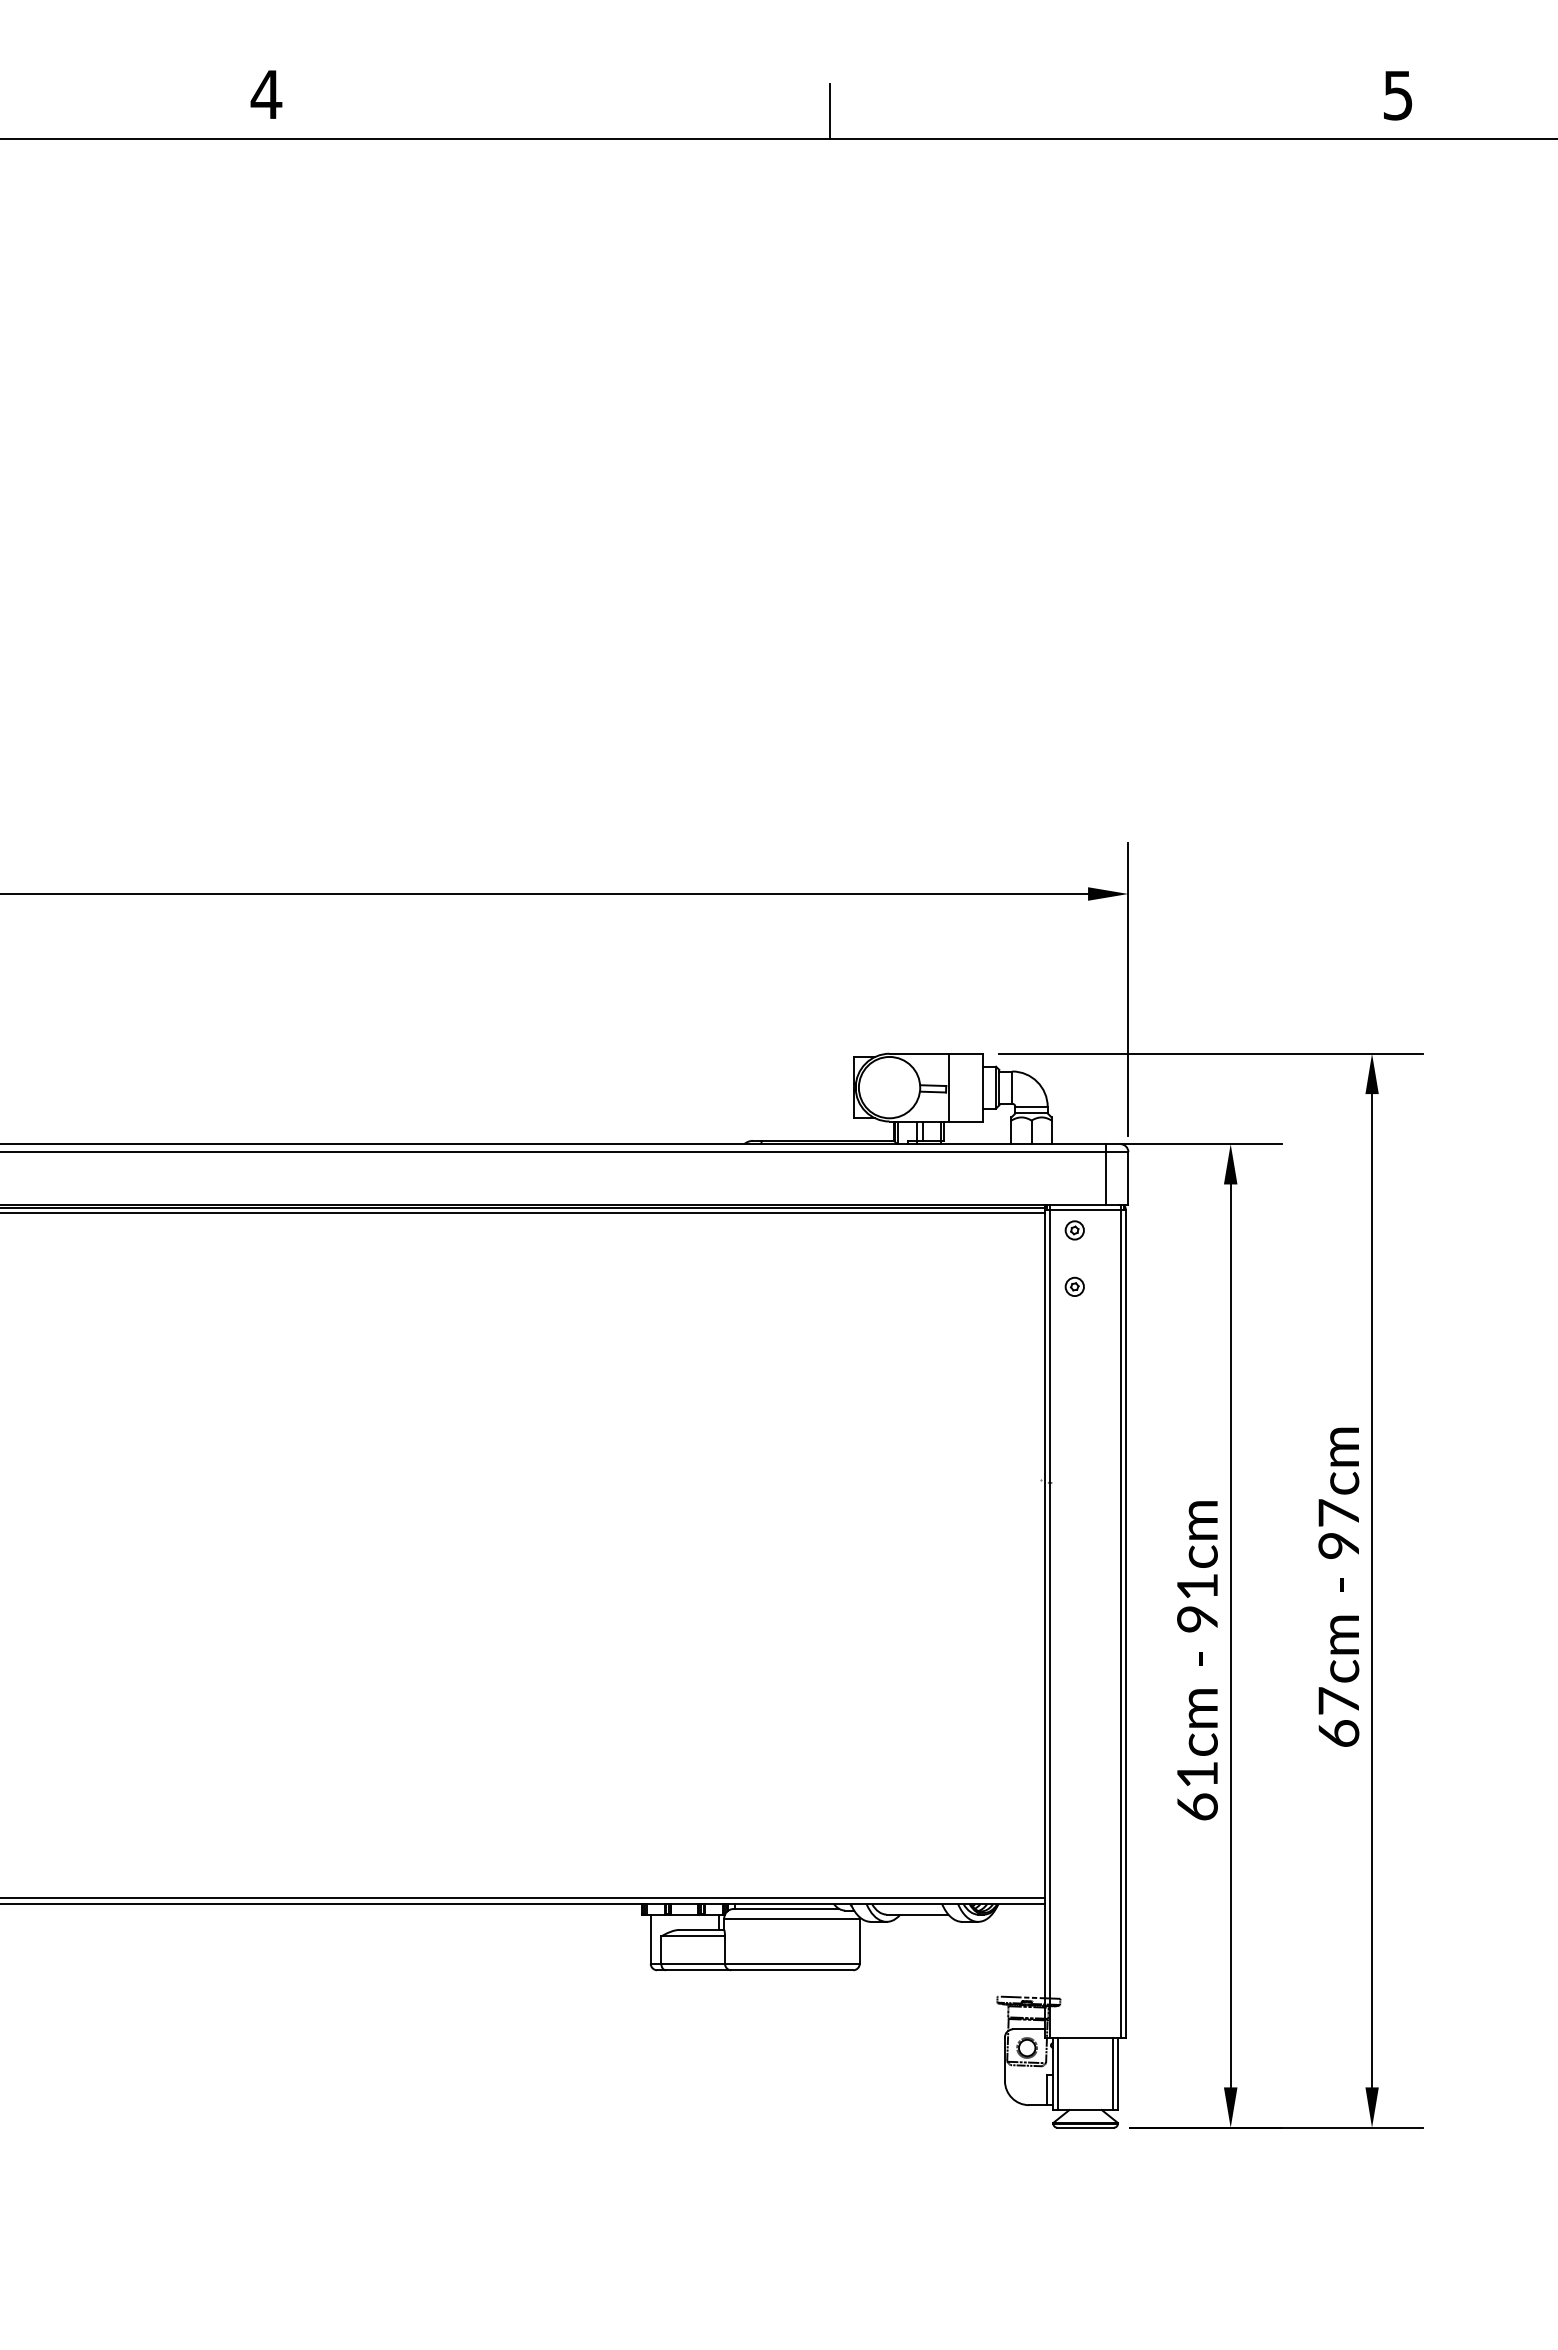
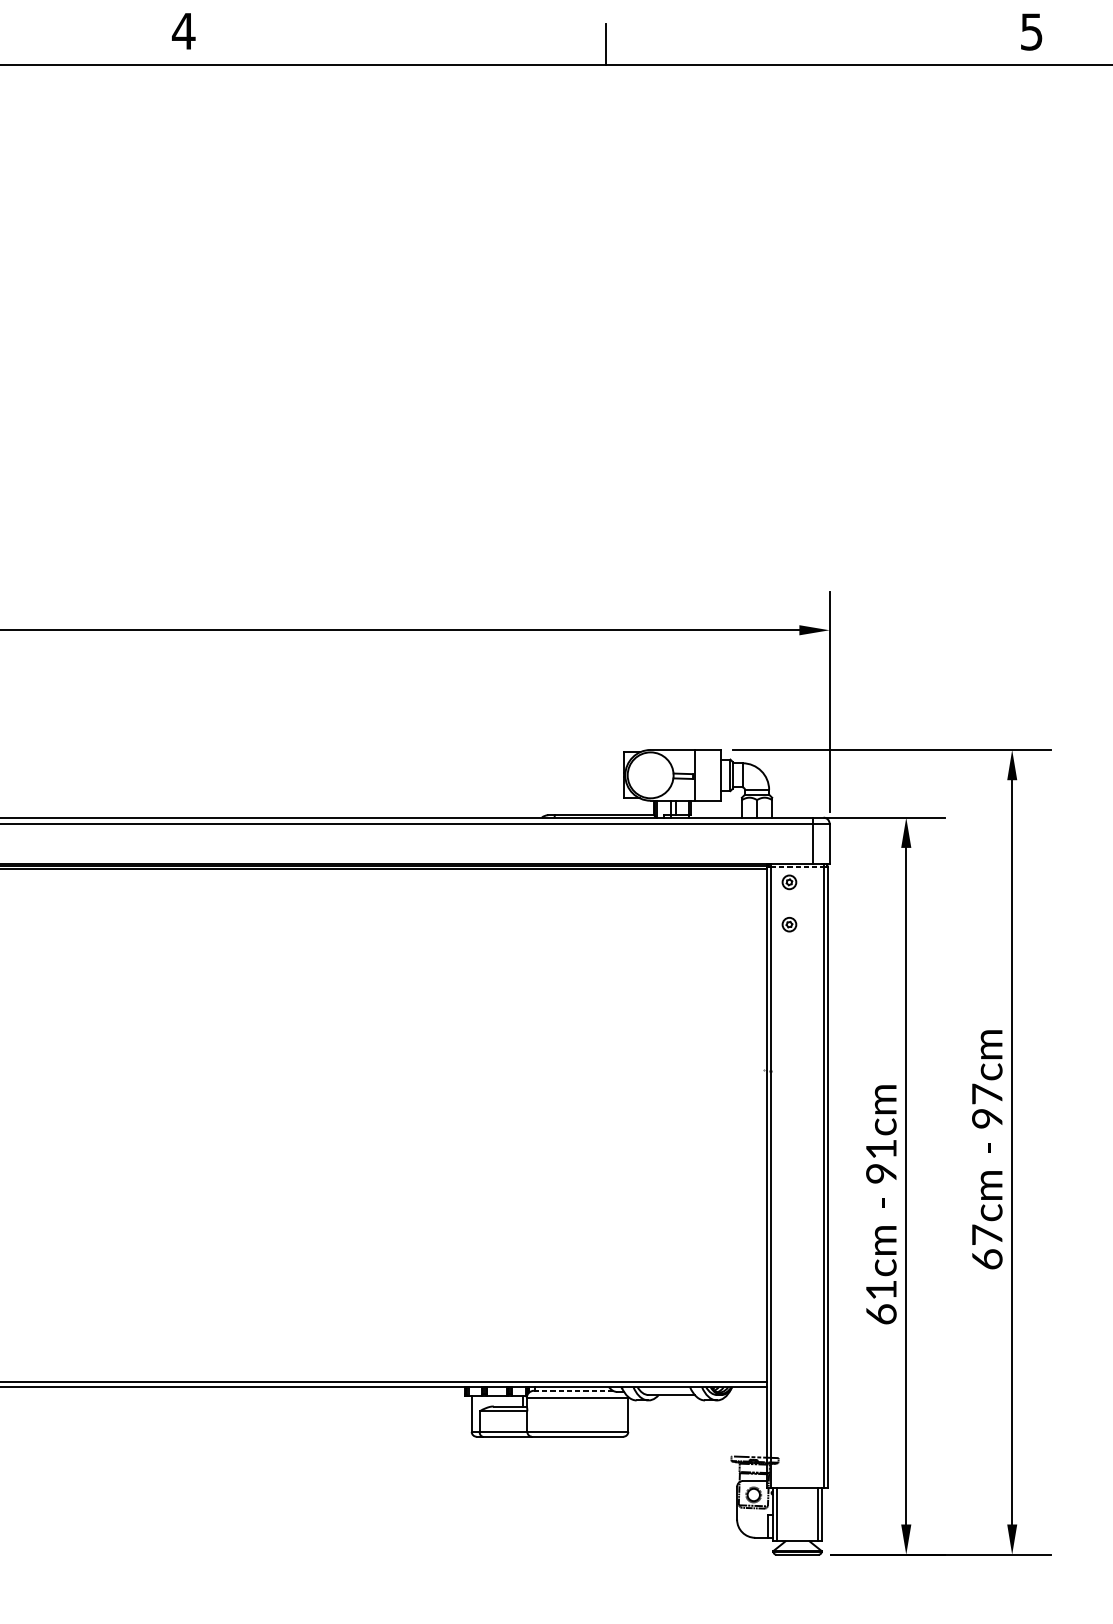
line: (1086, 1210) -> (798, 867), solid -> dashed
line: (786, 1908) -> (573, 1390), solid -> dashed

